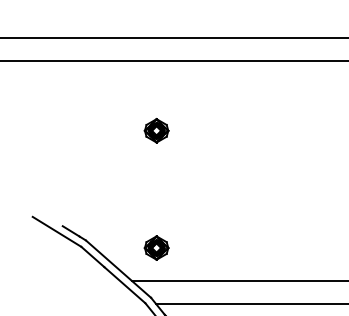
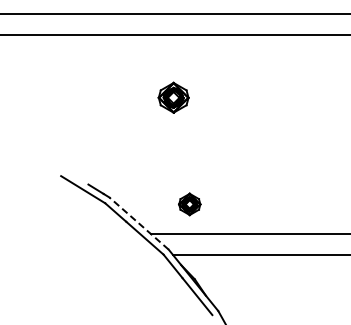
part: (156, 130) -> (173, 97), size x1.4
part: (156, 248) -> (189, 204), moved
line: (117, 269) -> (138, 223), solid -> dashed

